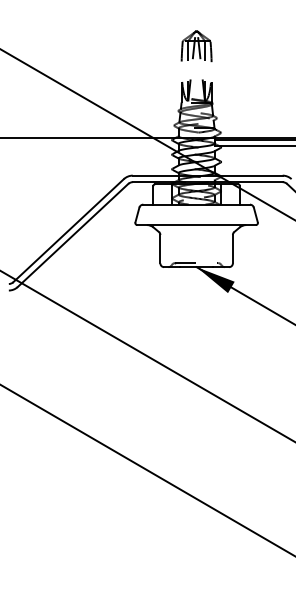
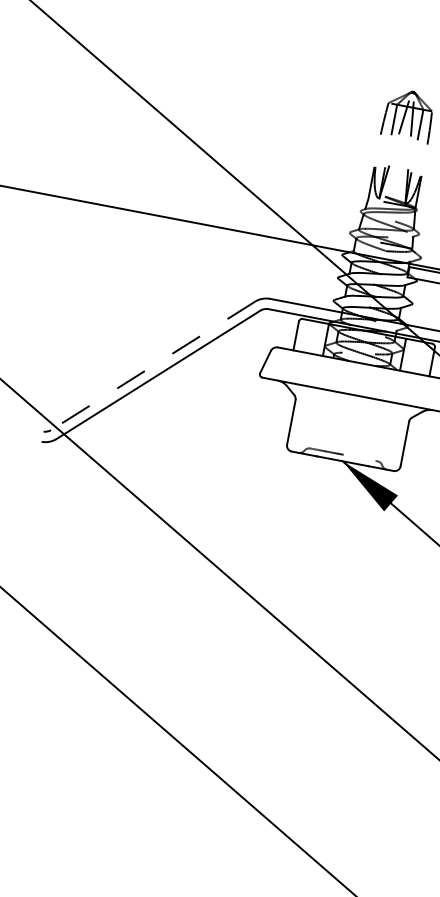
line: (68, 230) -> (152, 365), solid -> dashed

